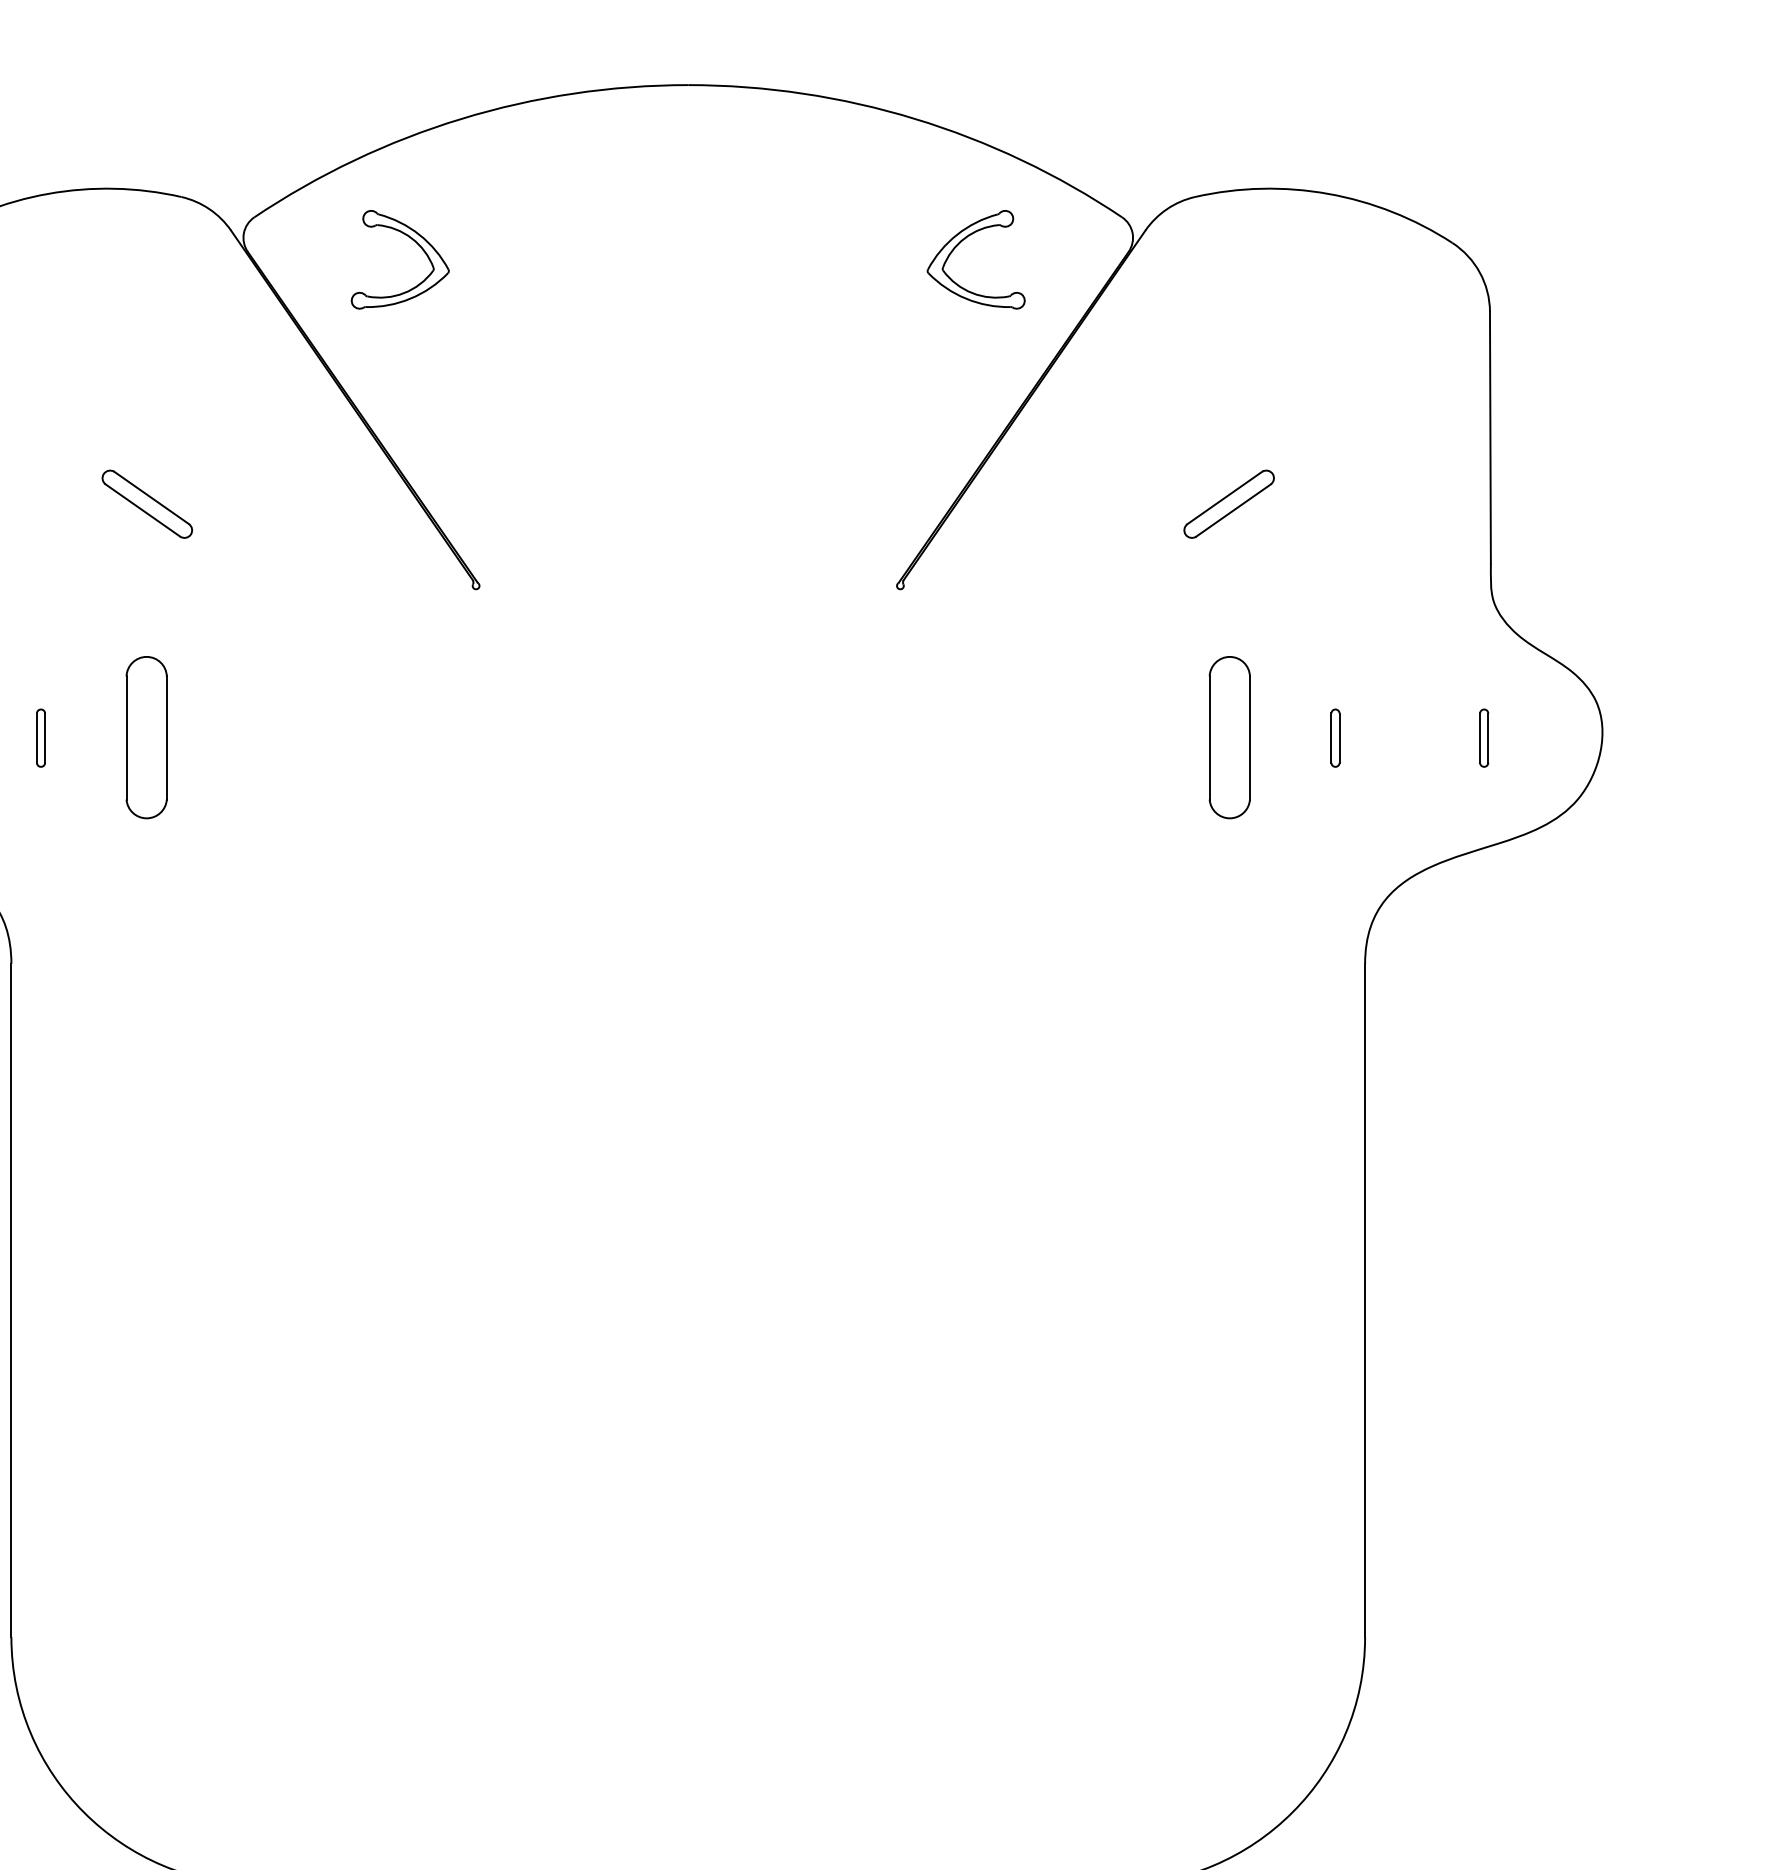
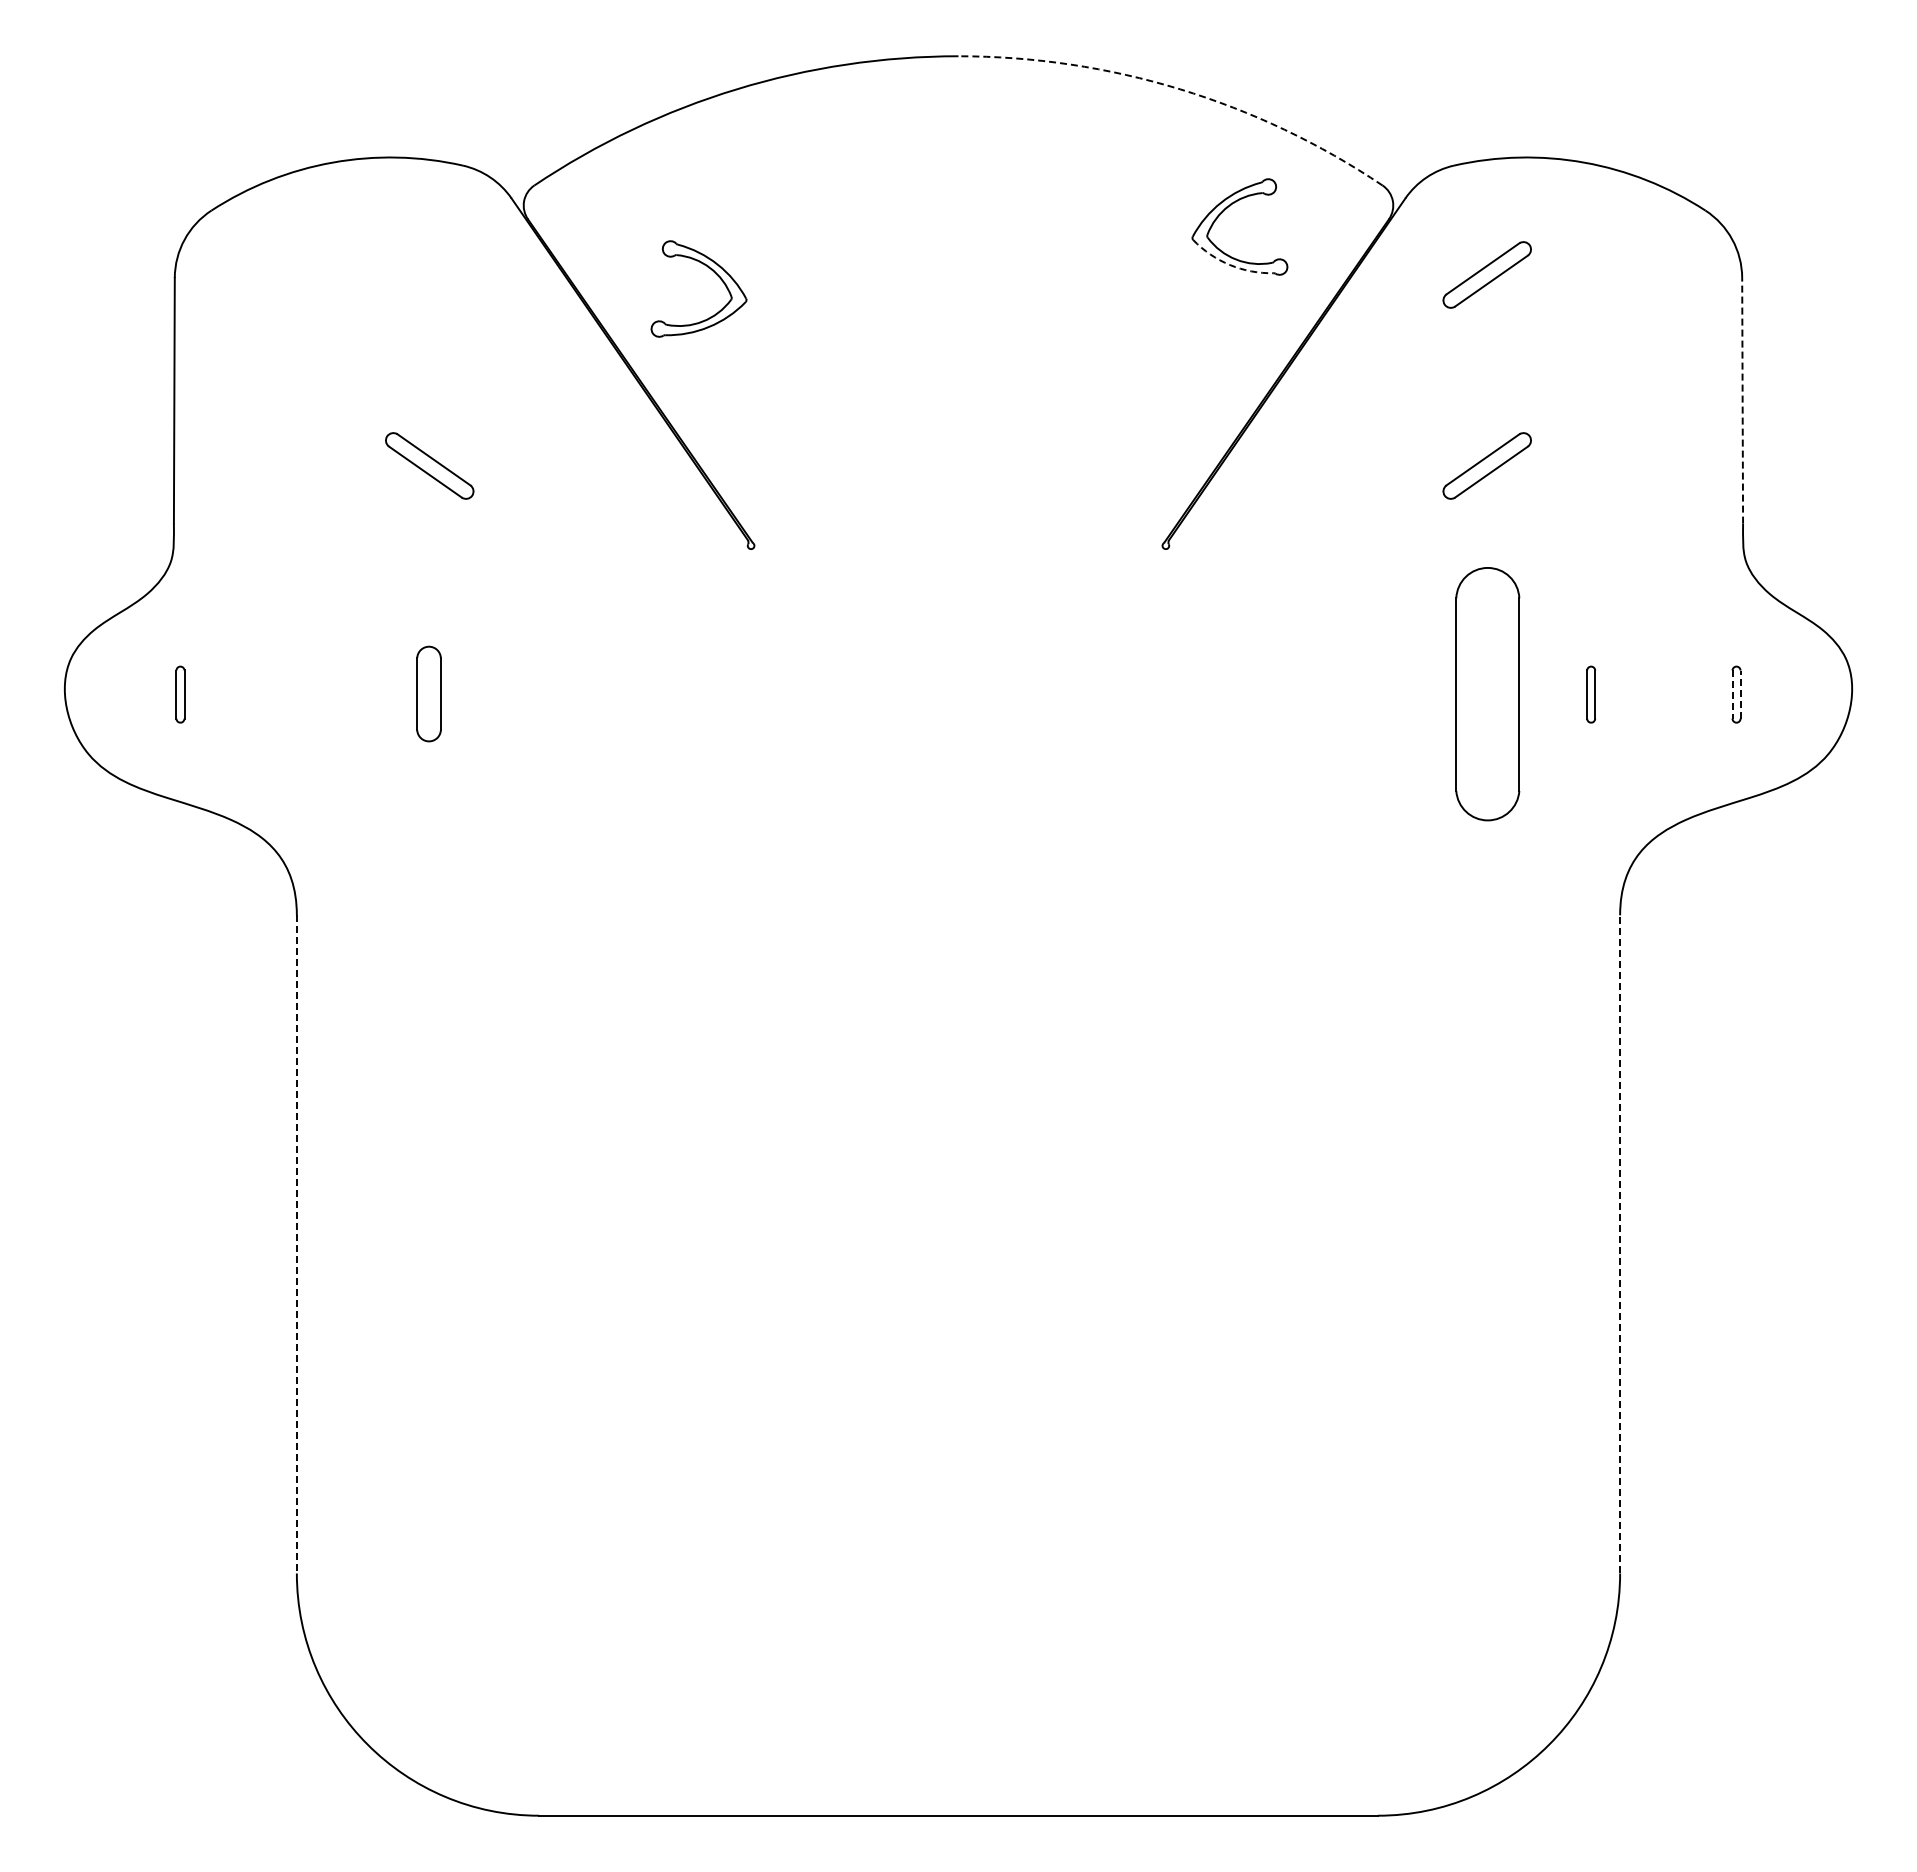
arc: (915, 119) -> (1180, 89), solid -> dashed
part: (415, 242) -> (713, 272), moved
arc: (966, 299) -> (1230, 265), solid -> dashed
part: (1228, 308) -> (1486, 274), added
line: (1490, 437) -> (1742, 400), solid -> dashed
part: (146, 737) -> (428, 693), size x0.6
part: (1229, 737) -> (1487, 693), size x1.6
part: (40, 738) -> (325, 694), removed
line: (1488, 738) -> (1740, 694), solid -> dashed
line: (1480, 739) -> (1732, 695), solid -> dashed
line: (1365, 1299) -> (1620, 1243), solid -> dashed
line: (11, 1300) -> (296, 1244), solid -> dashed

